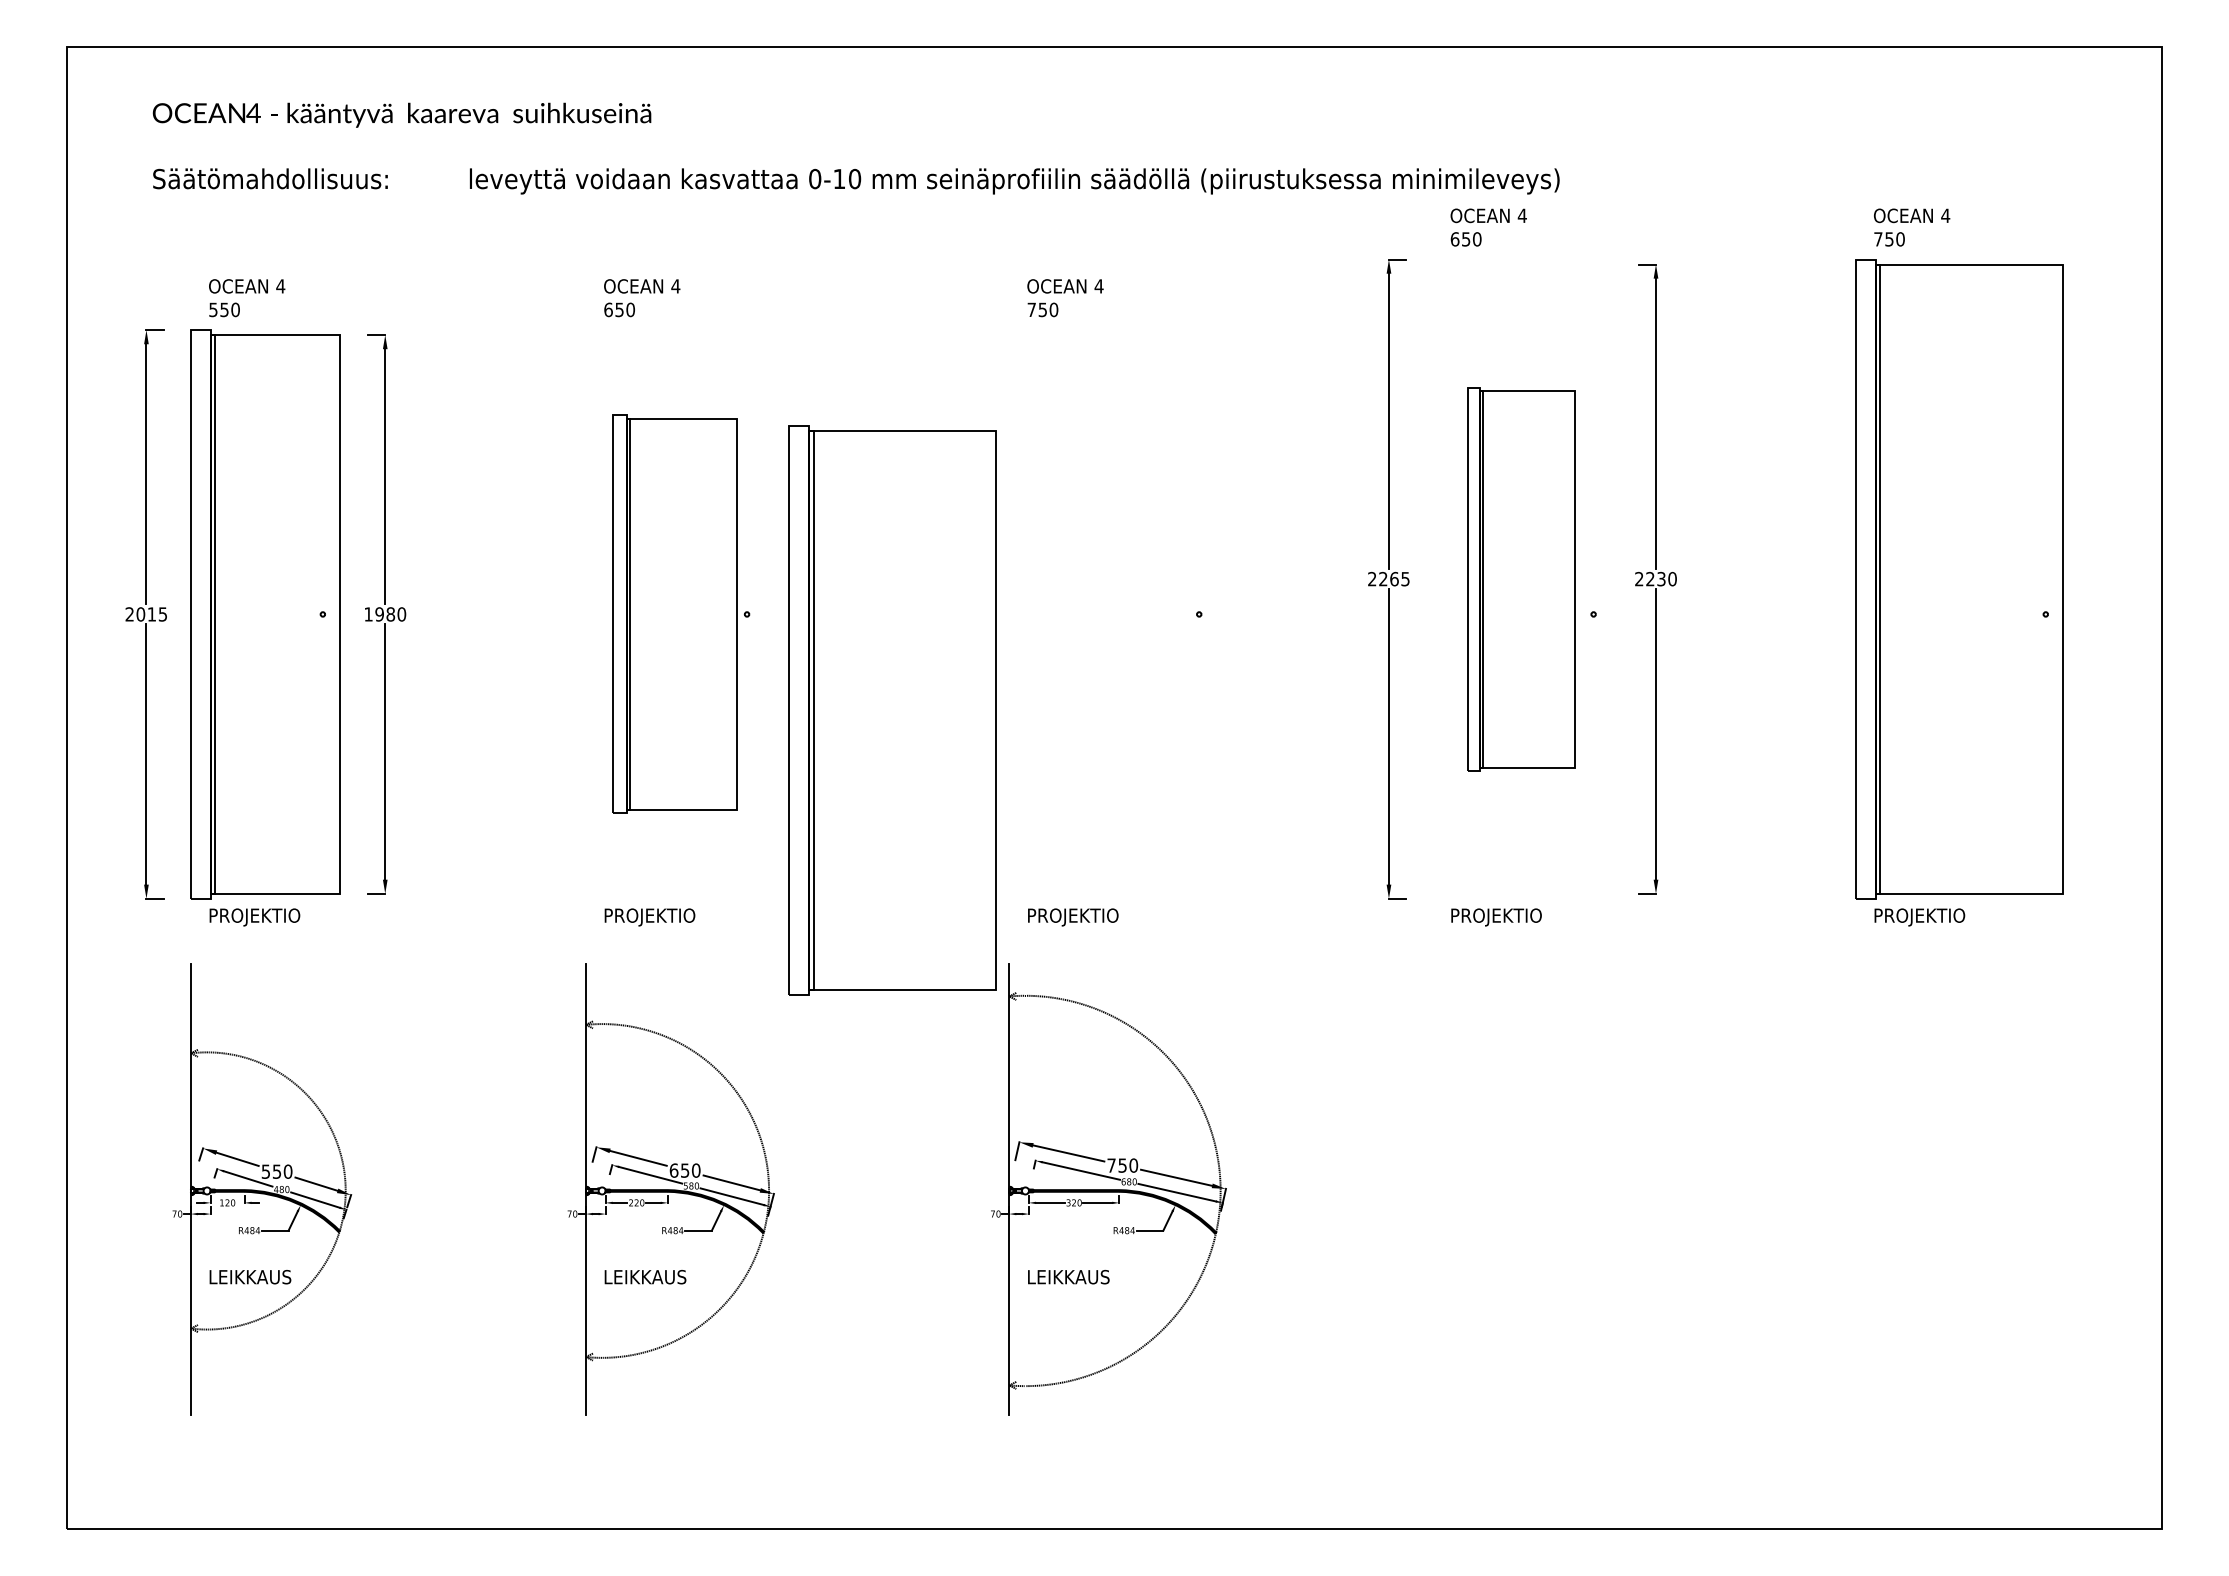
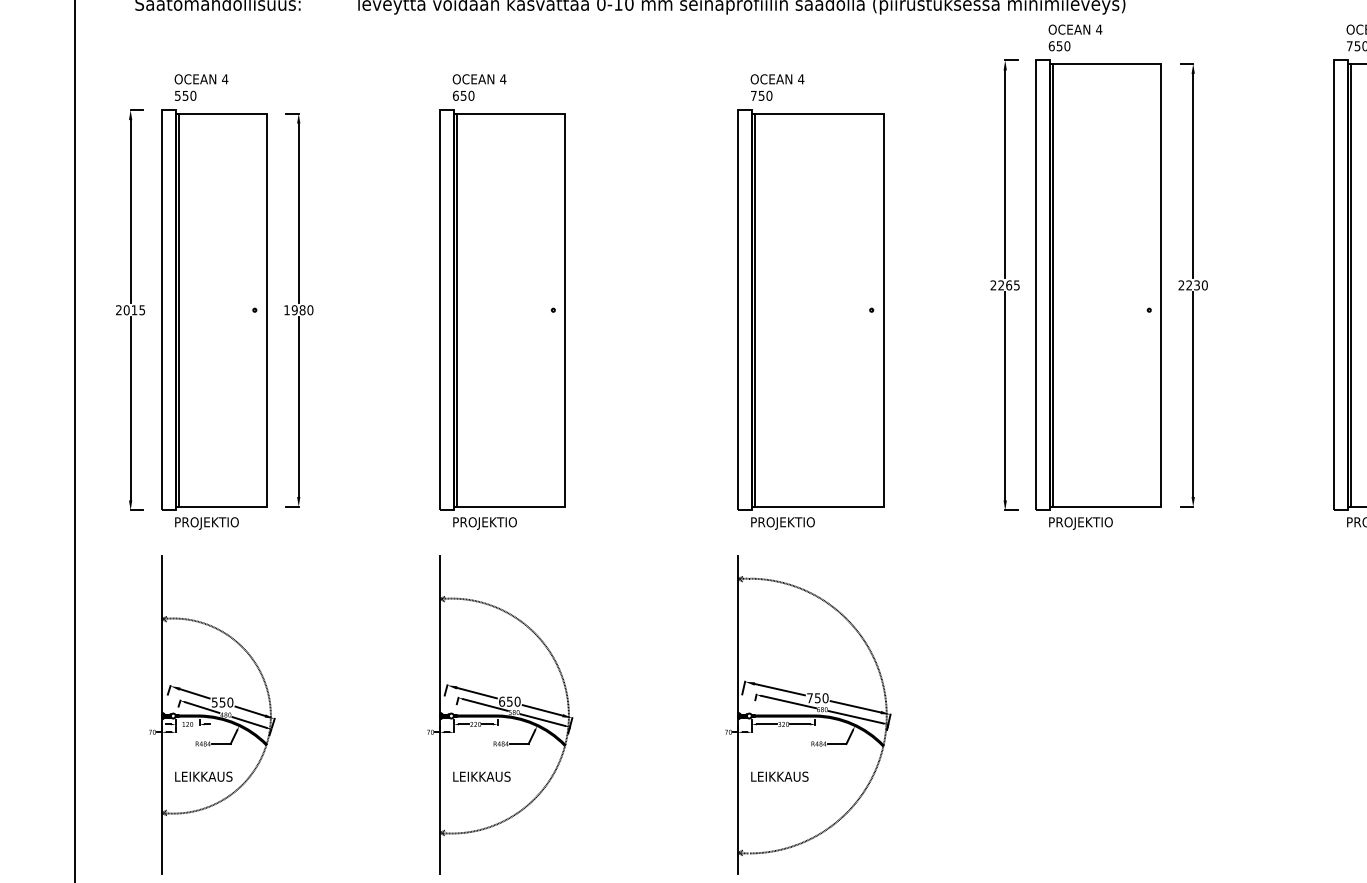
part: (1521, 579) -> (1098, 285), size x1.67
part: (674, 614) -> (502, 310), size x1.43
part: (892, 710) -> (810, 310), moved

